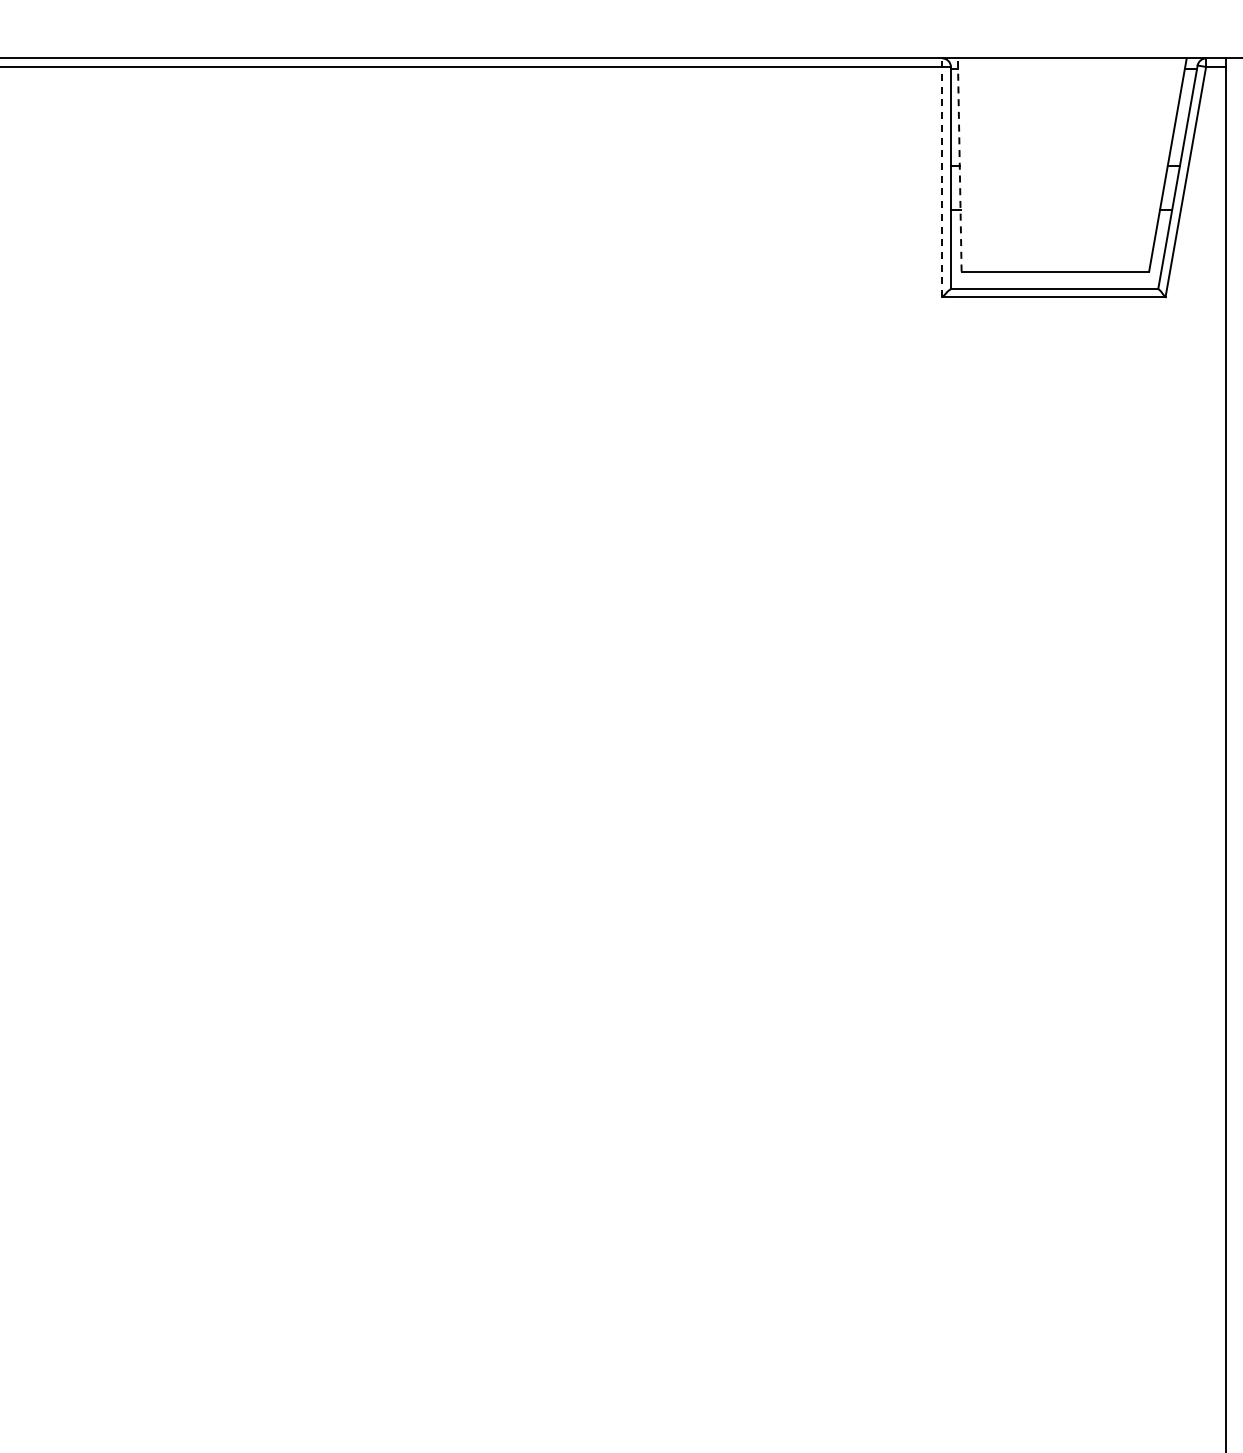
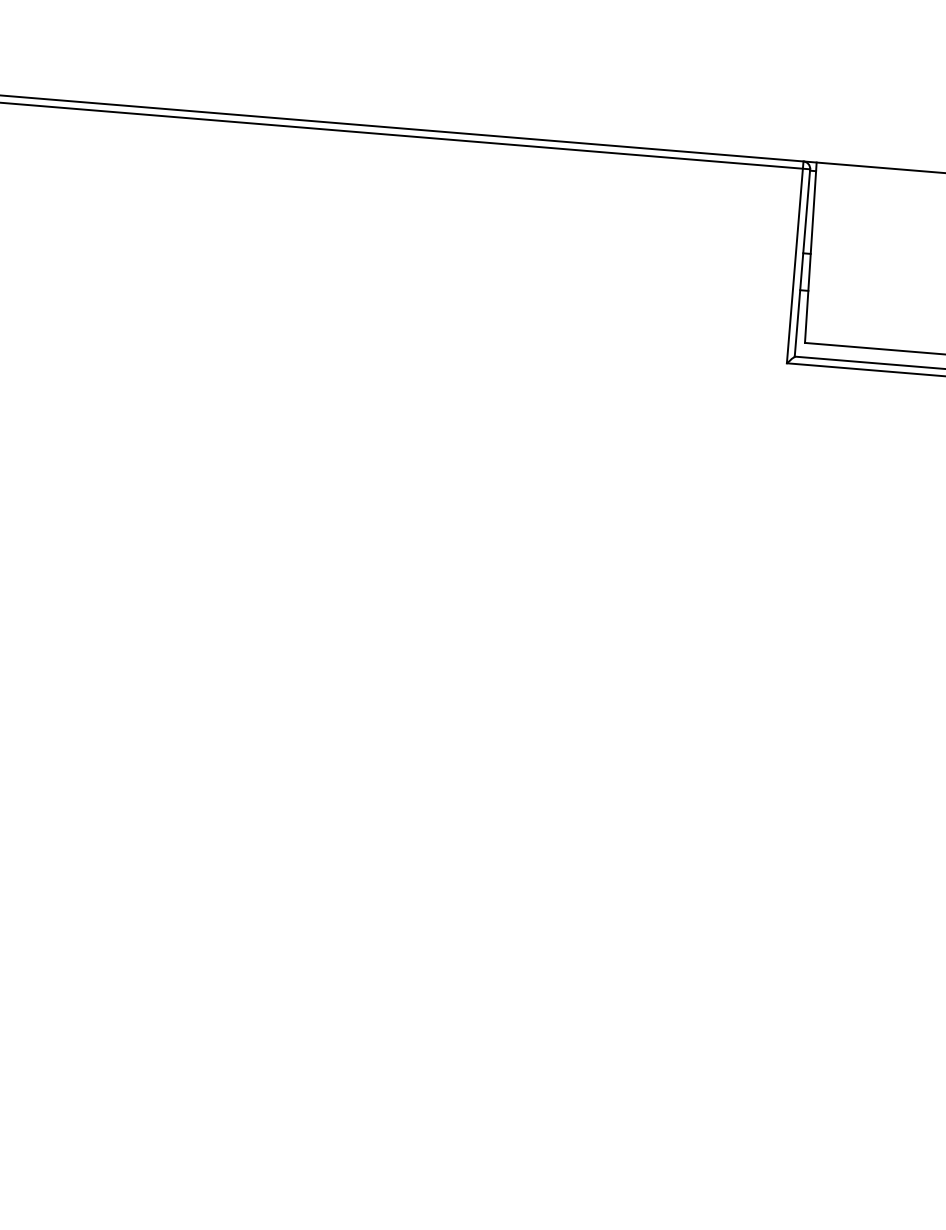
line: (959, 164) -> (810, 252), dashed -> solid
line: (942, 177) -> (795, 262), dashed -> solid

